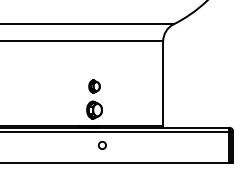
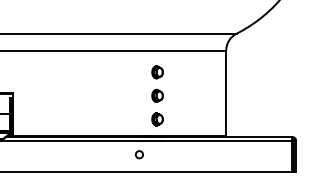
part: (94, 63) -> (157, 72), added
part: (94, 110) -> (157, 119), size x0.71
circle: (101, 145) -> (138, 154), moved

